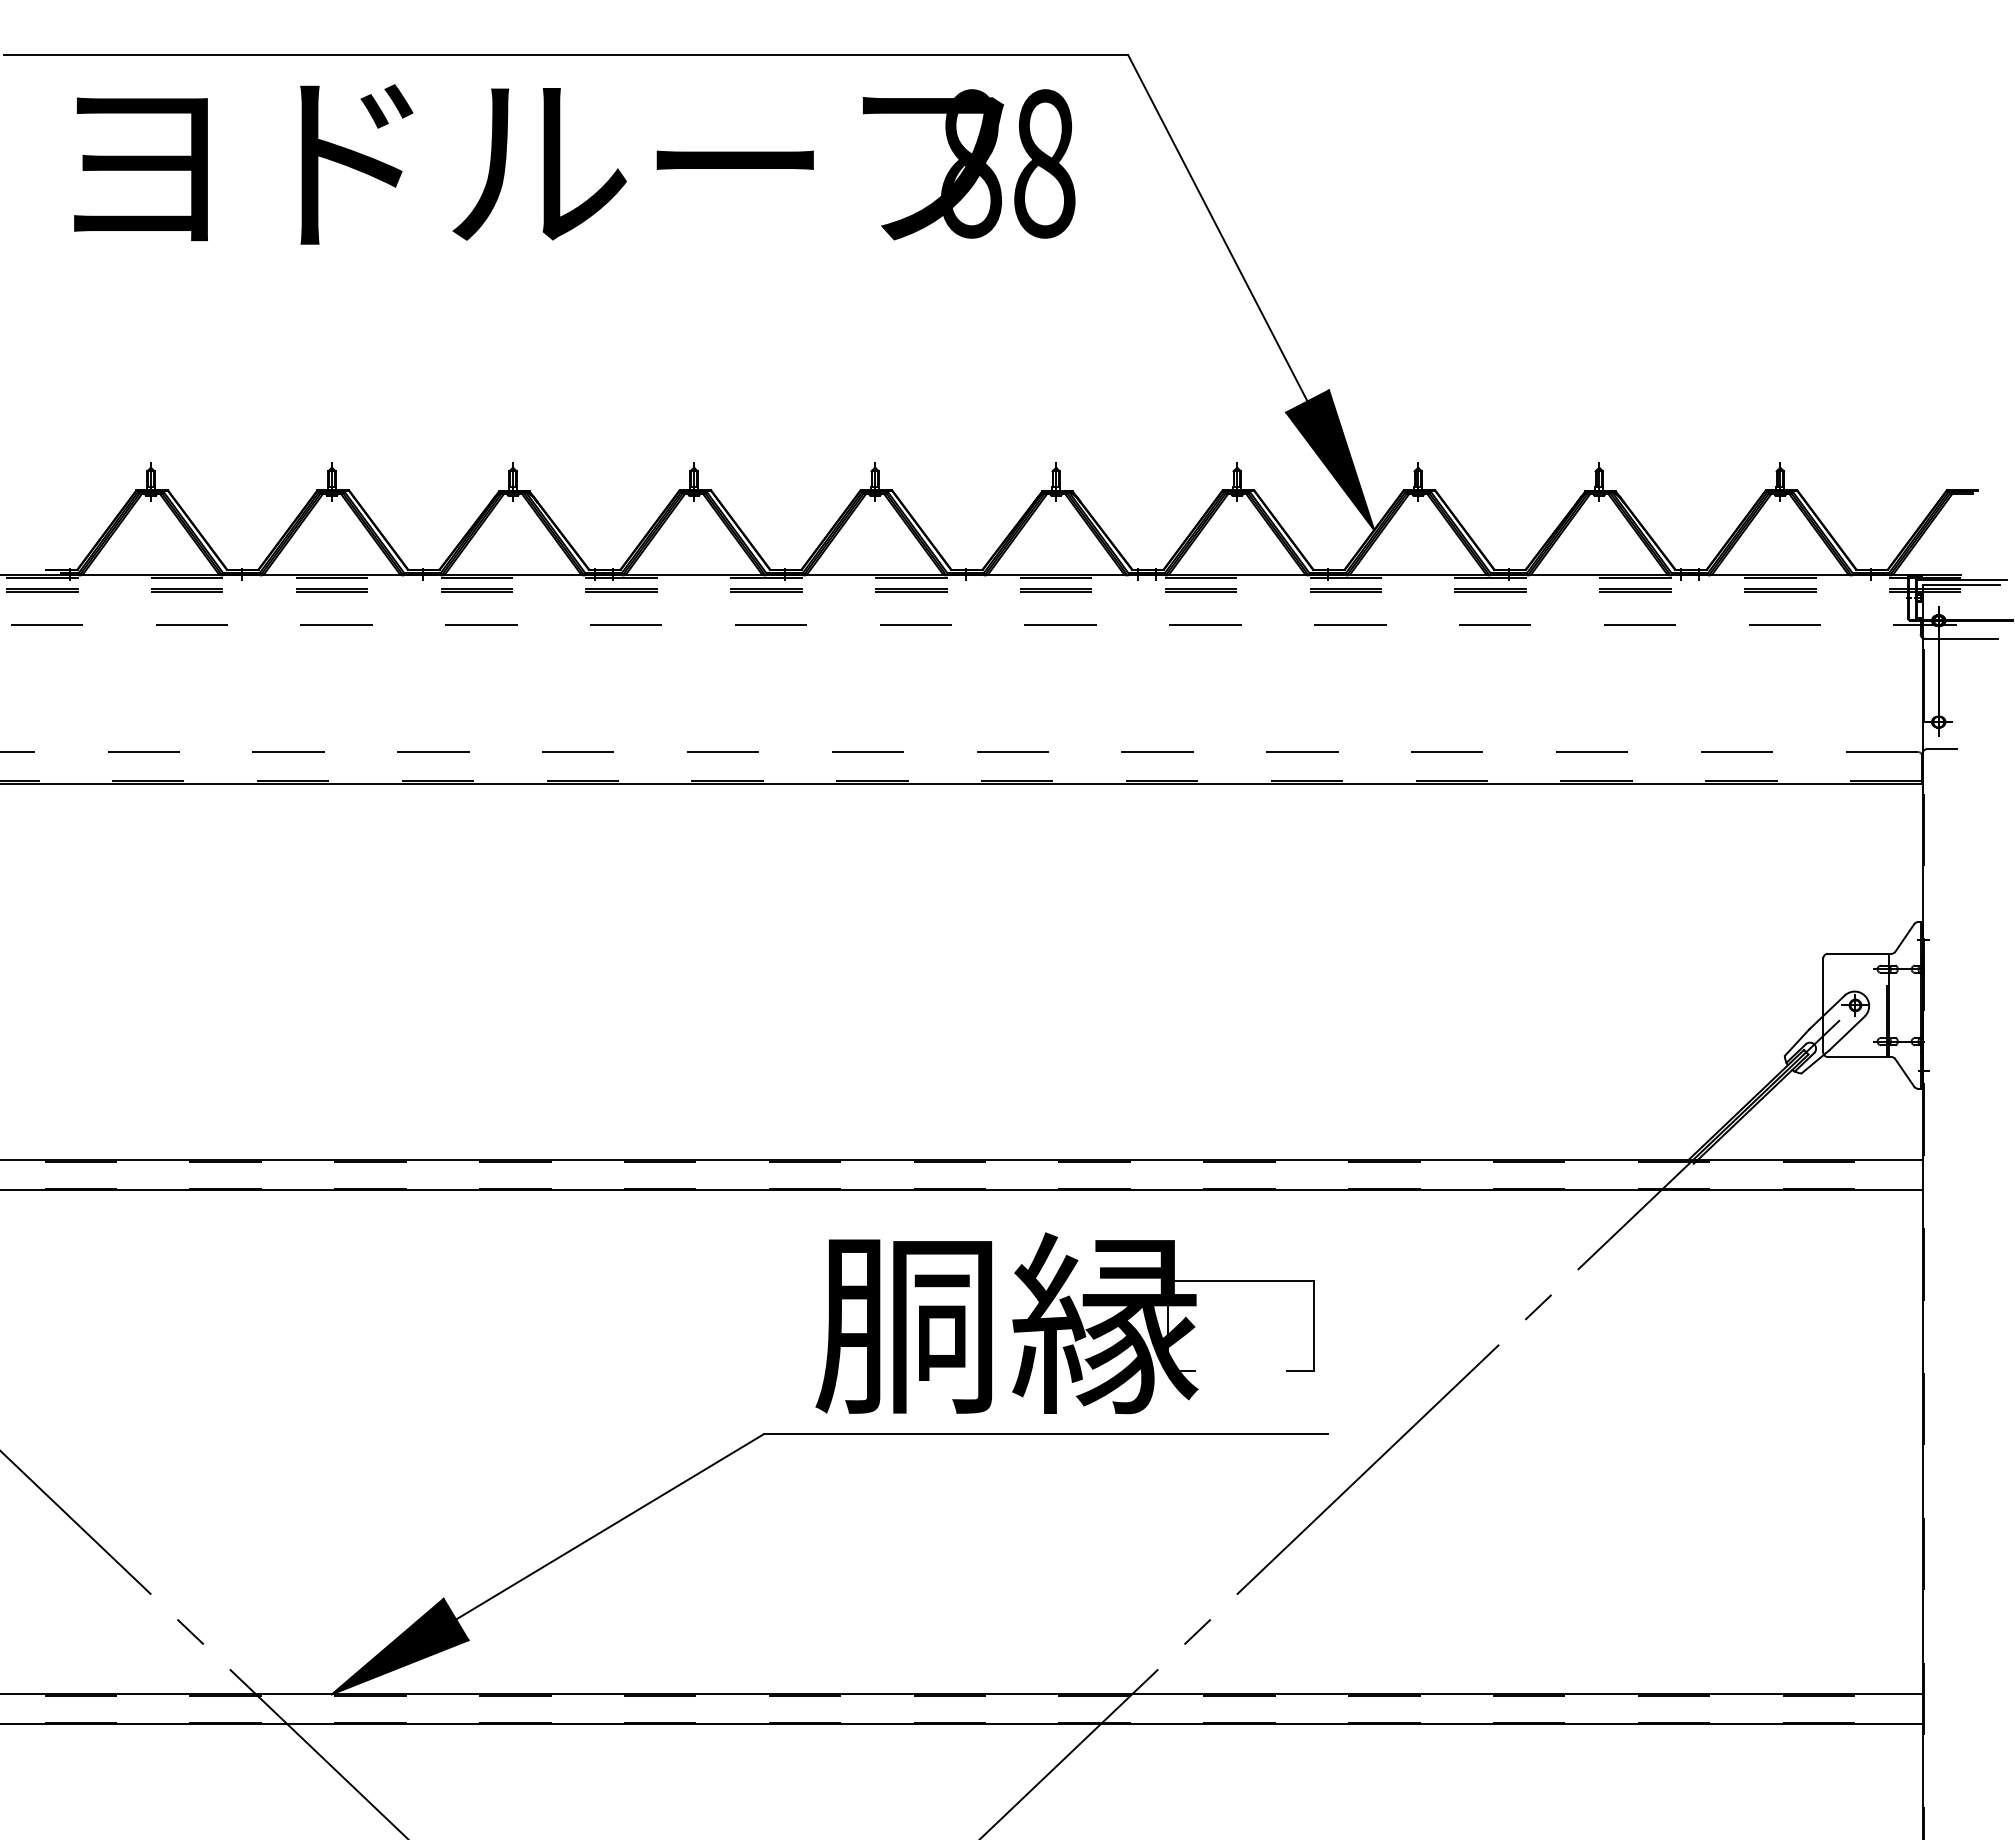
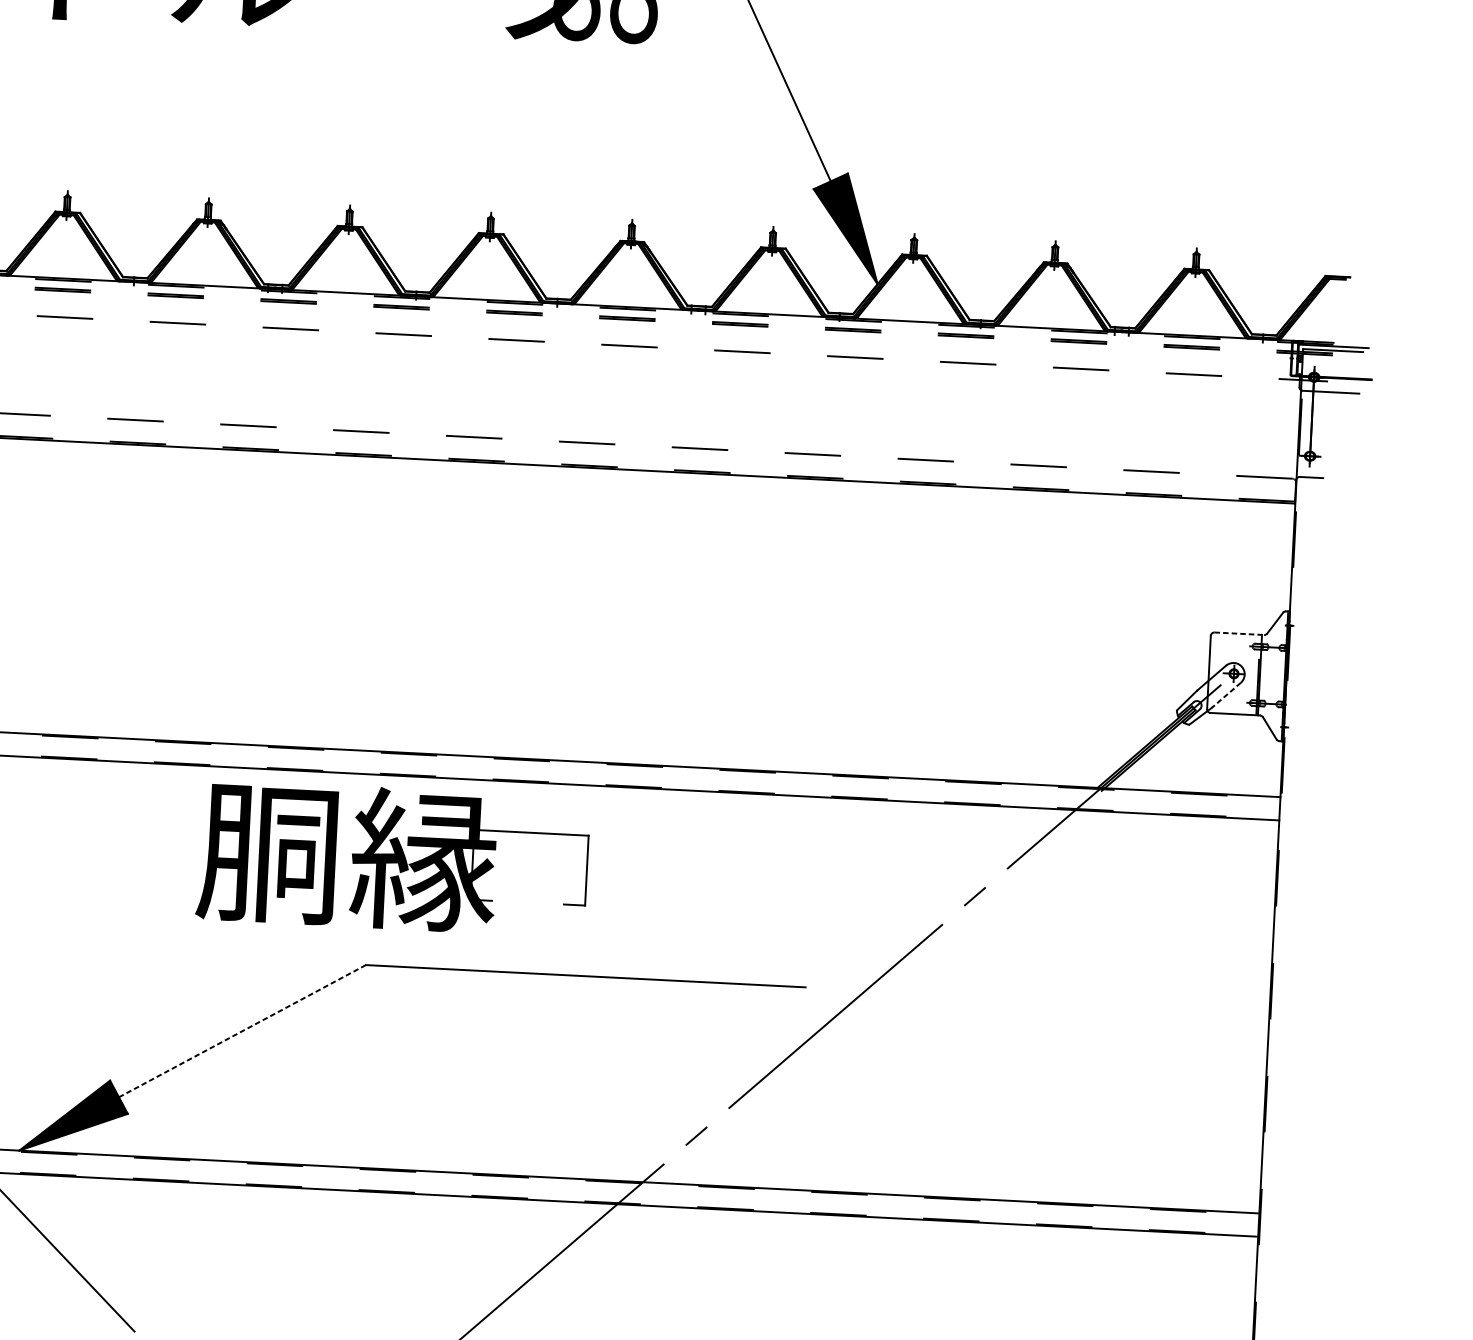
line: (1859, 953) -> (1239, 633), solid -> dashed
line: (1846, 1033) -> (1225, 695), solid -> dashed
part: (1064, 1323) -> (392, 858), moved
line: (610, 1526) -> (243, 1030), solid -> dashed

